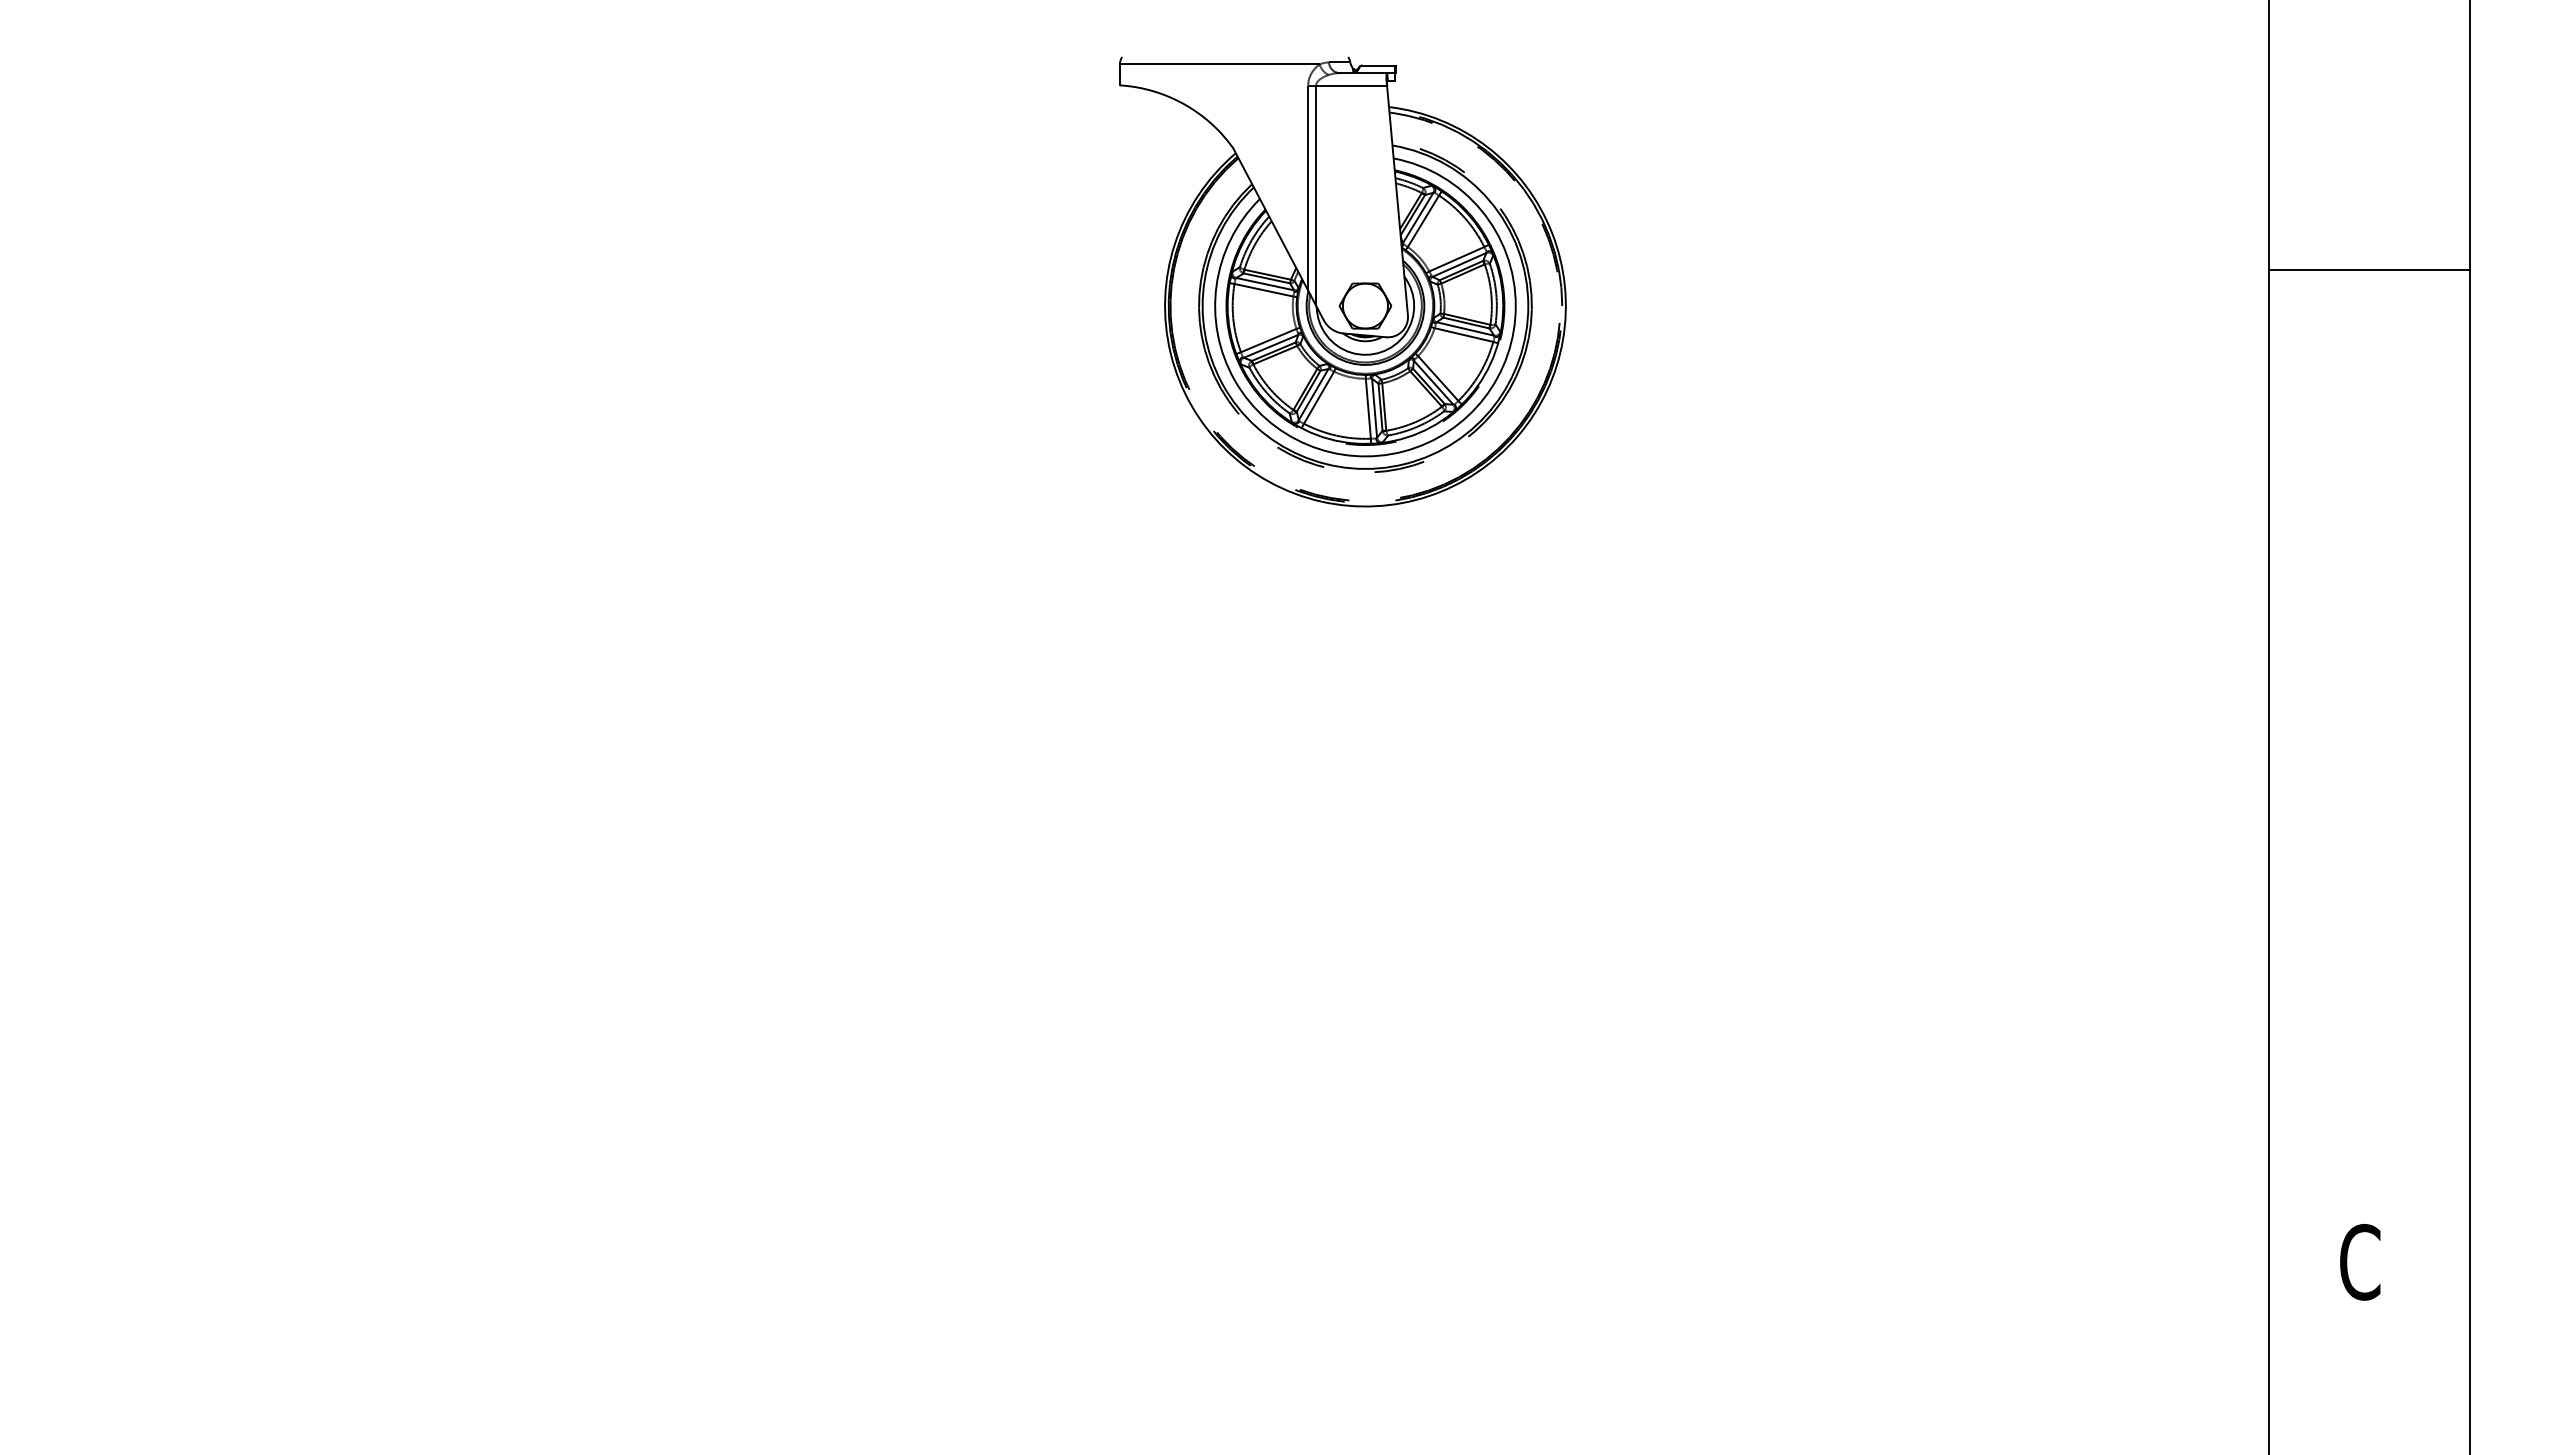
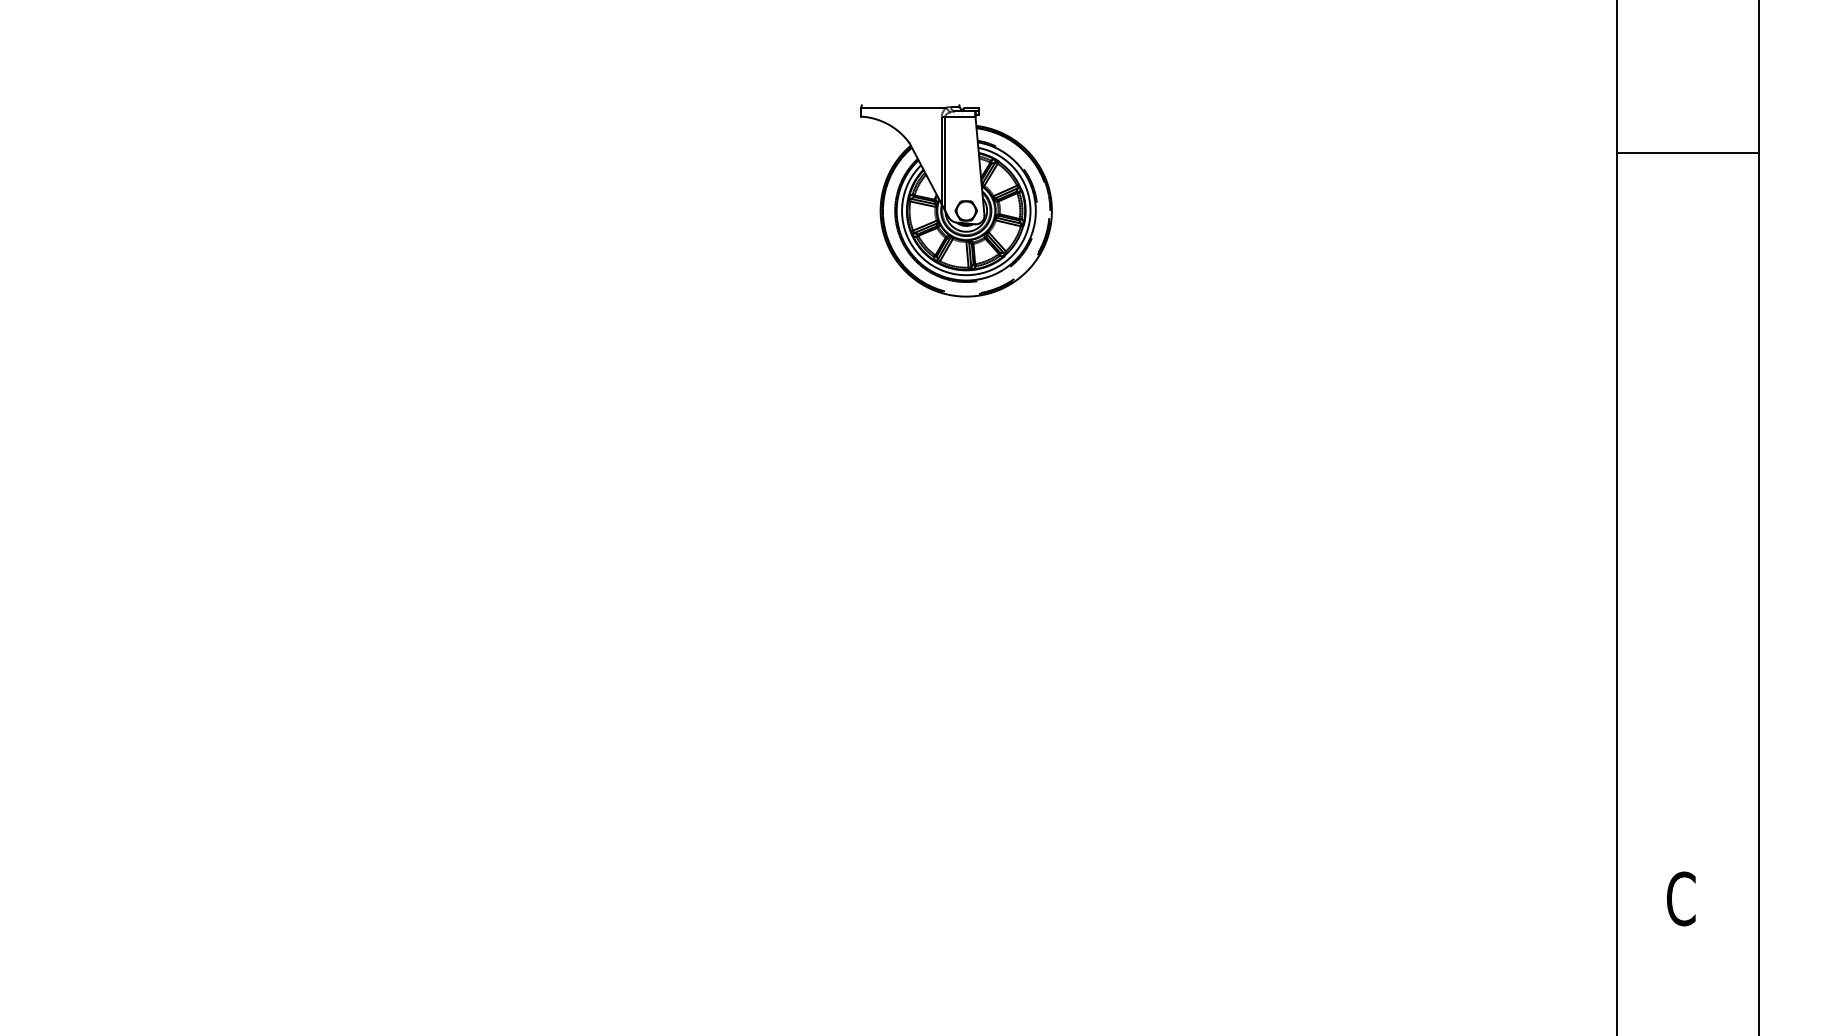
line: (2369, 269) -> (1687, 152), moved
part: (1342, 281) -> (956, 200), size x0.6

